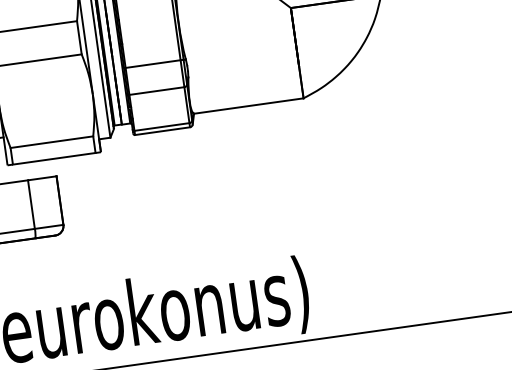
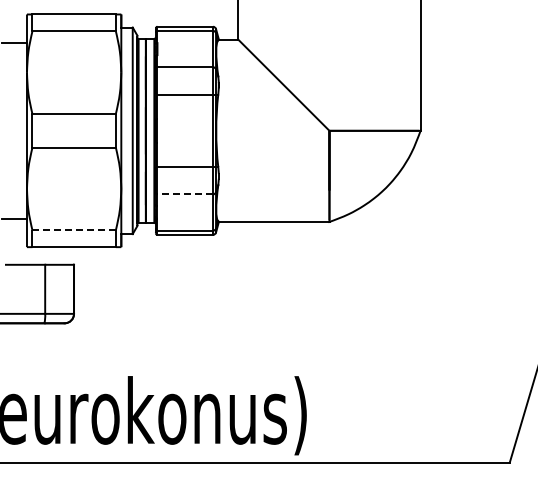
line: (157, 91) -> (185, 194), solid -> dashed
line: (52, 142) -> (74, 230), solid -> dashed

